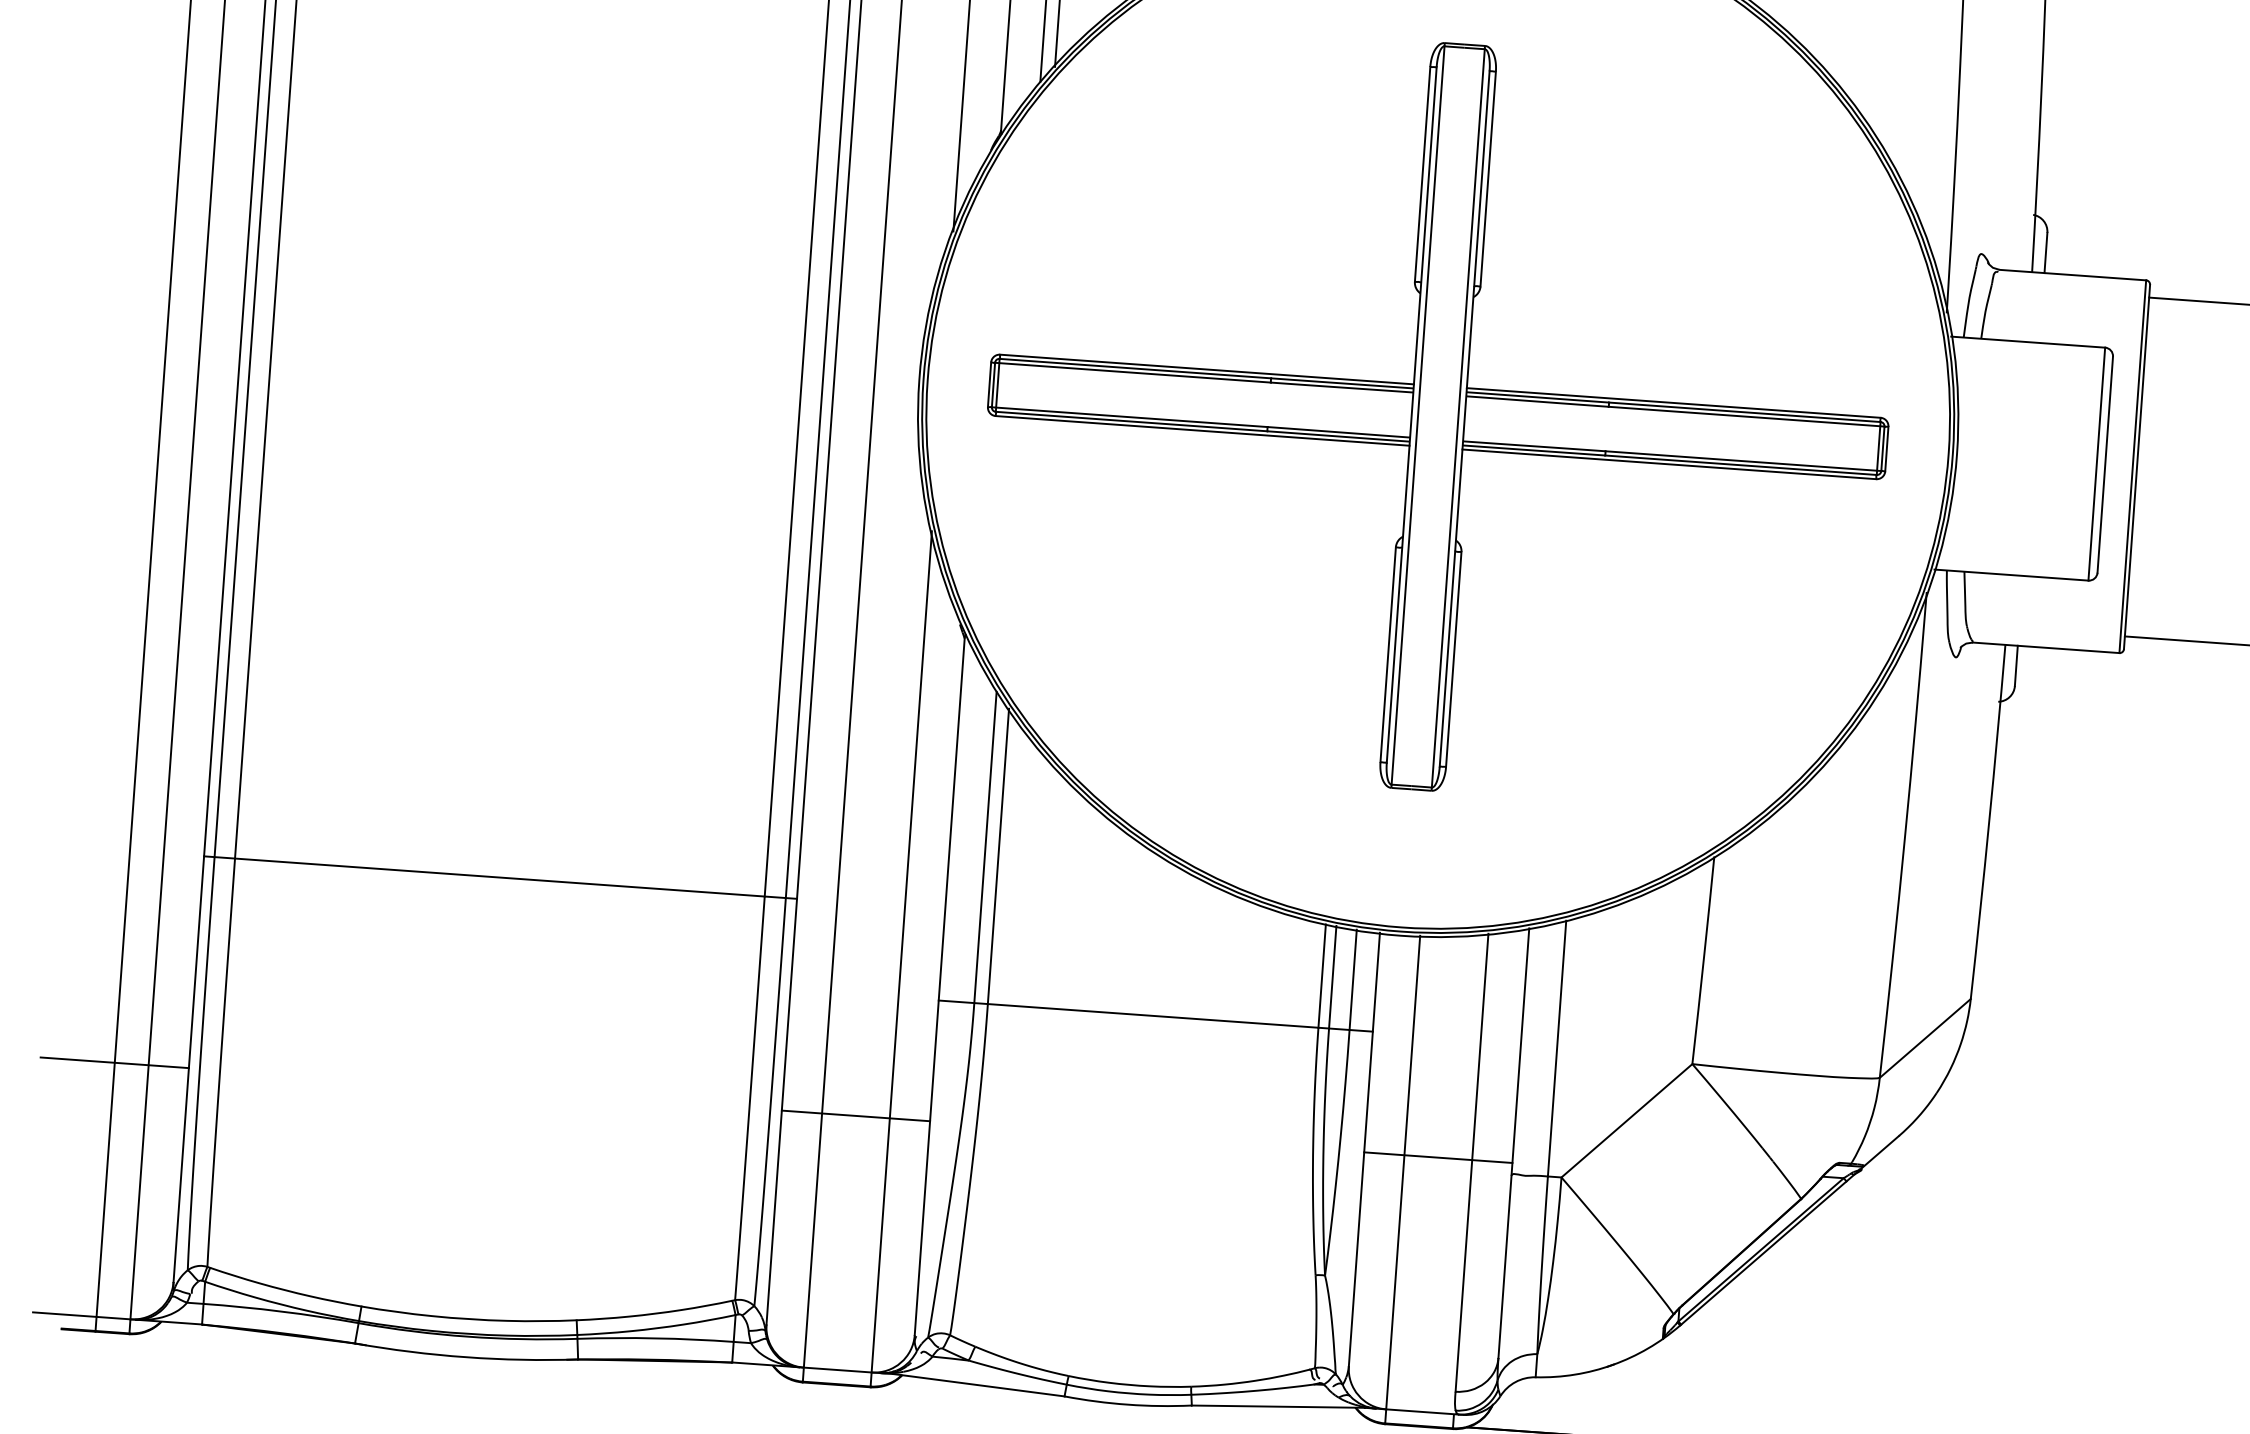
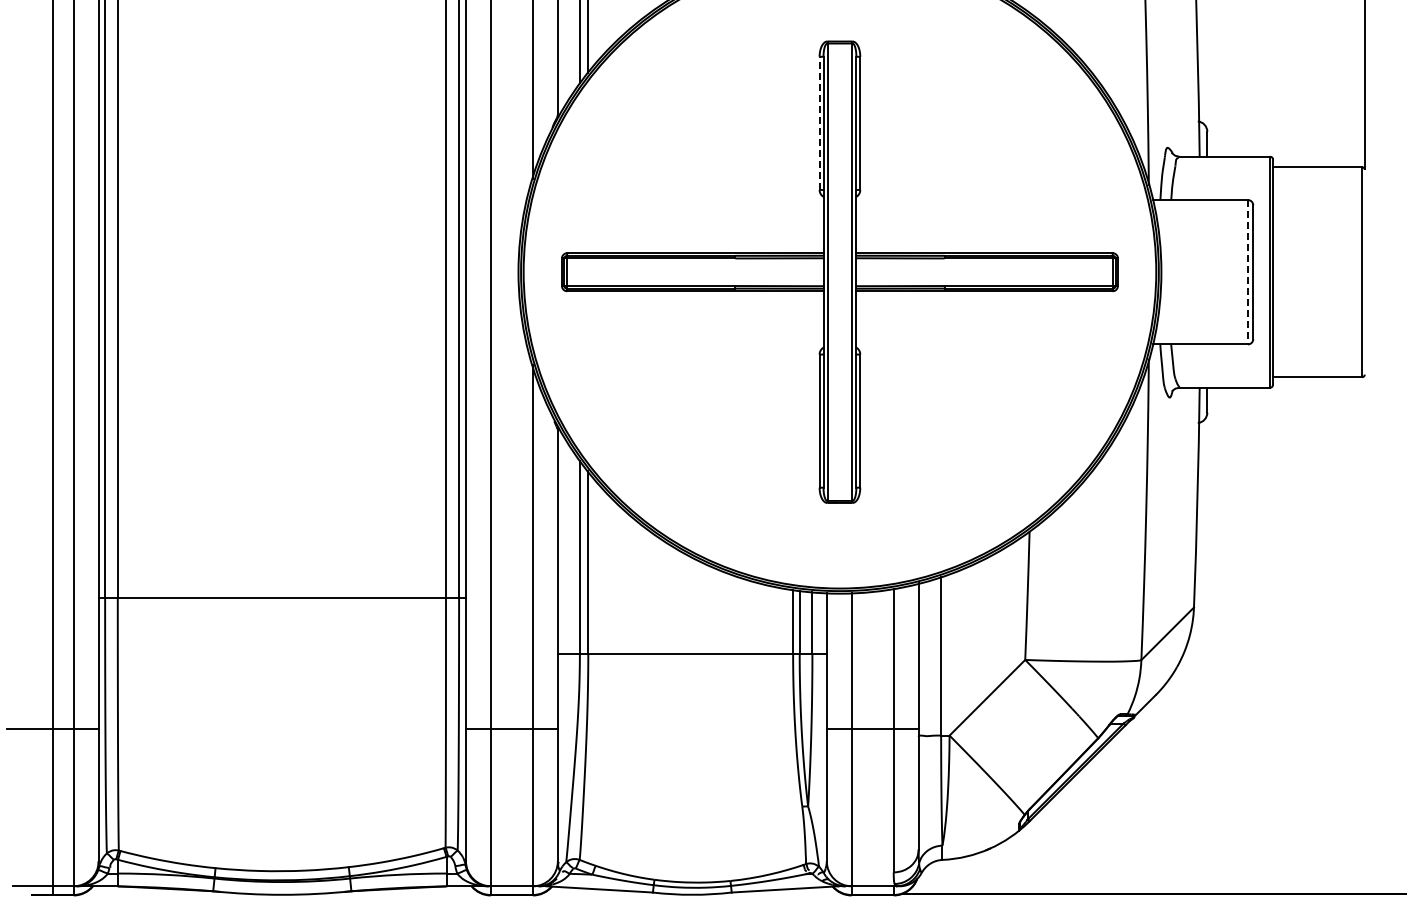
line: (1422, 174) -> (819, 123), solid -> dashed
line: (2097, 464) -> (1248, 272), solid -> dashed

